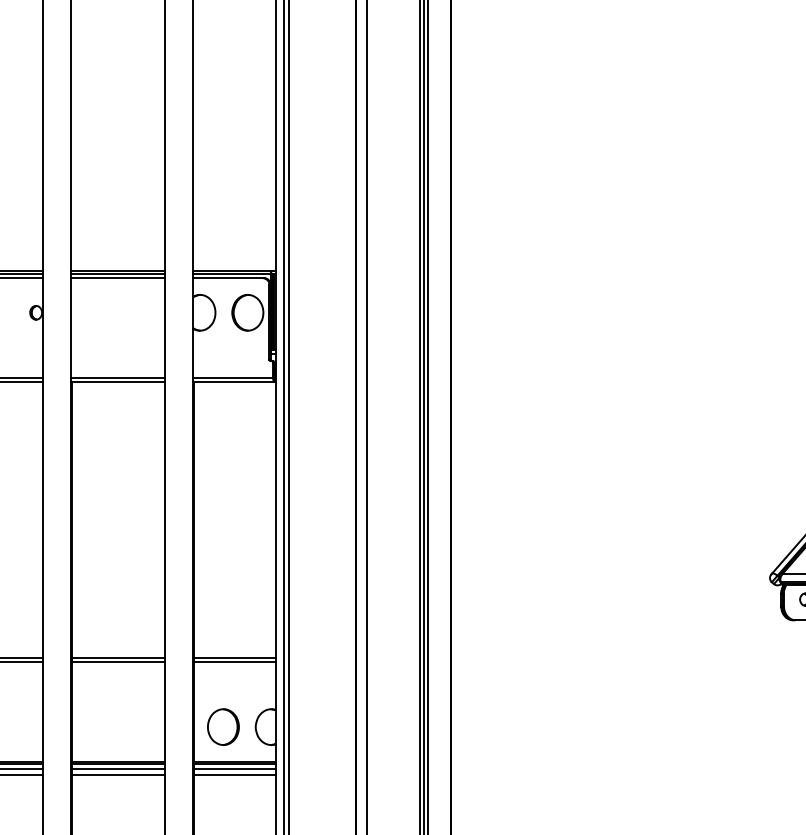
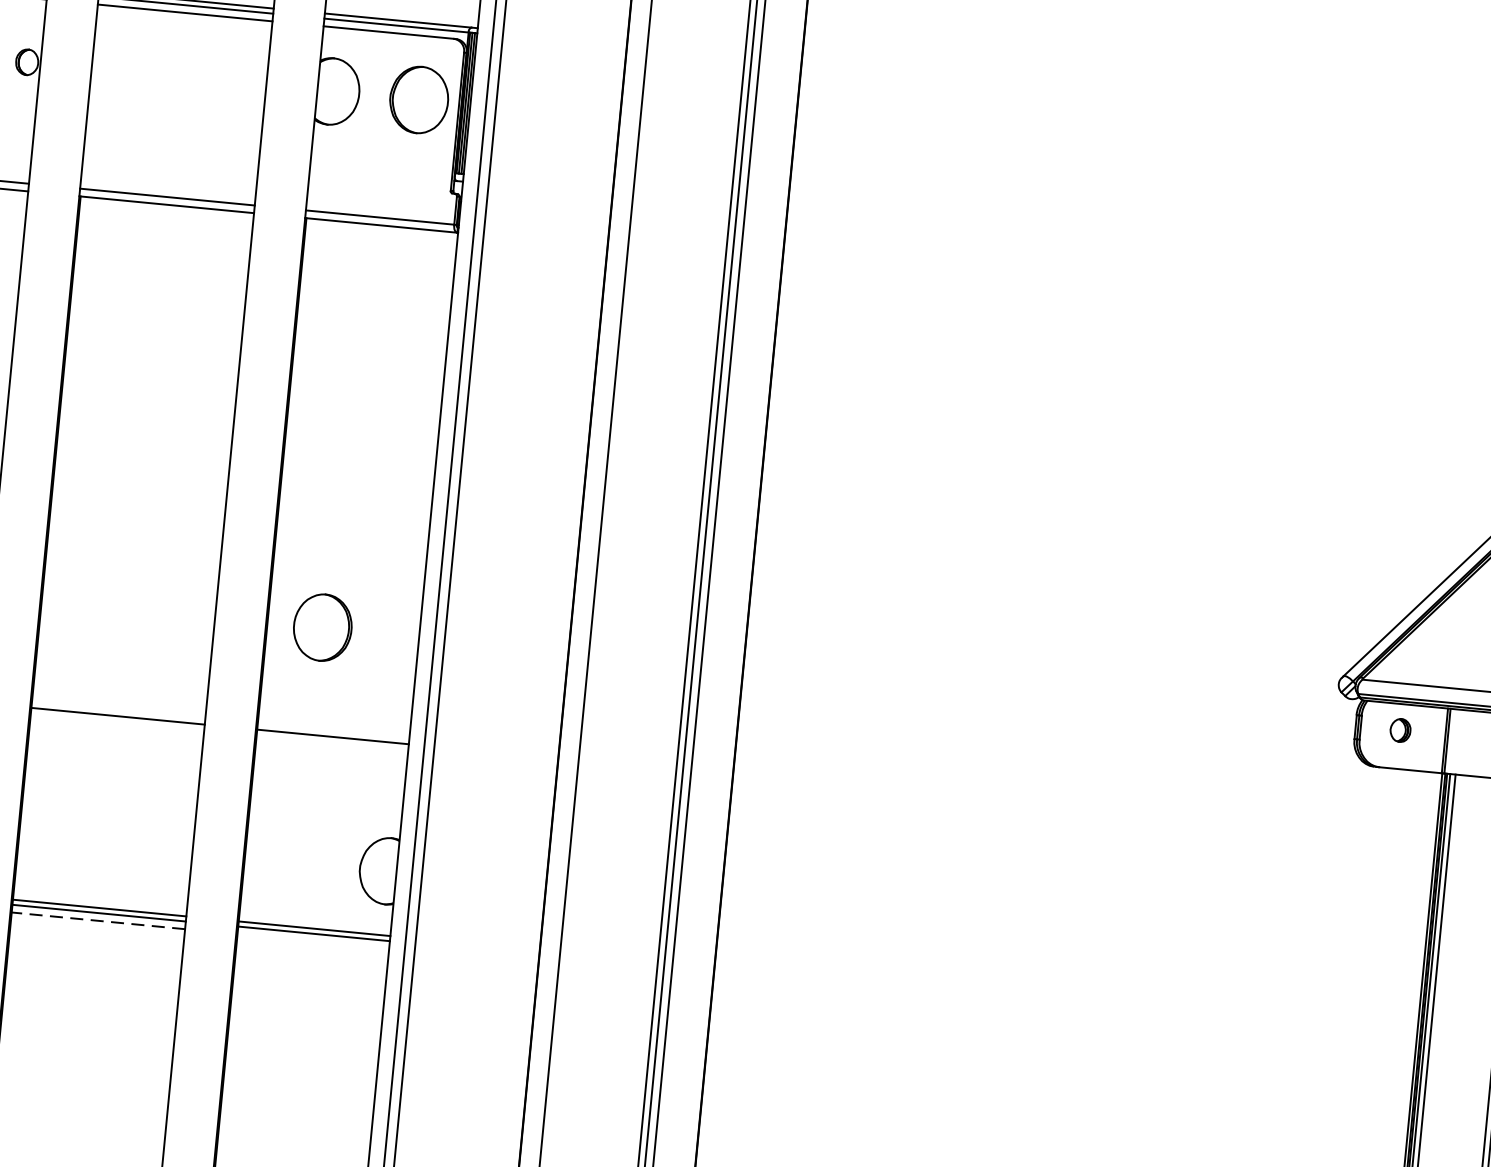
line: (118, 662) -> (117, 724), removed
line: (234, 662) -> (332, 745), removed
part: (223, 726) -> (322, 626), moved
line: (118, 768) -> (98, 920), solid -> dashed
line: (234, 768) -> (313, 941), removed
line: (118, 775) -> (97, 933), removed
line: (234, 775) -> (311, 954), removed

